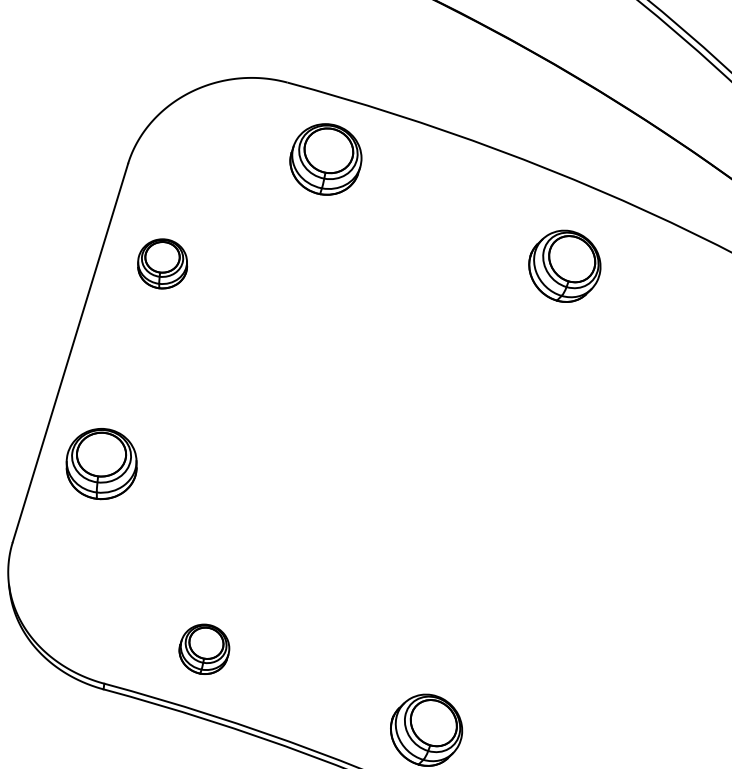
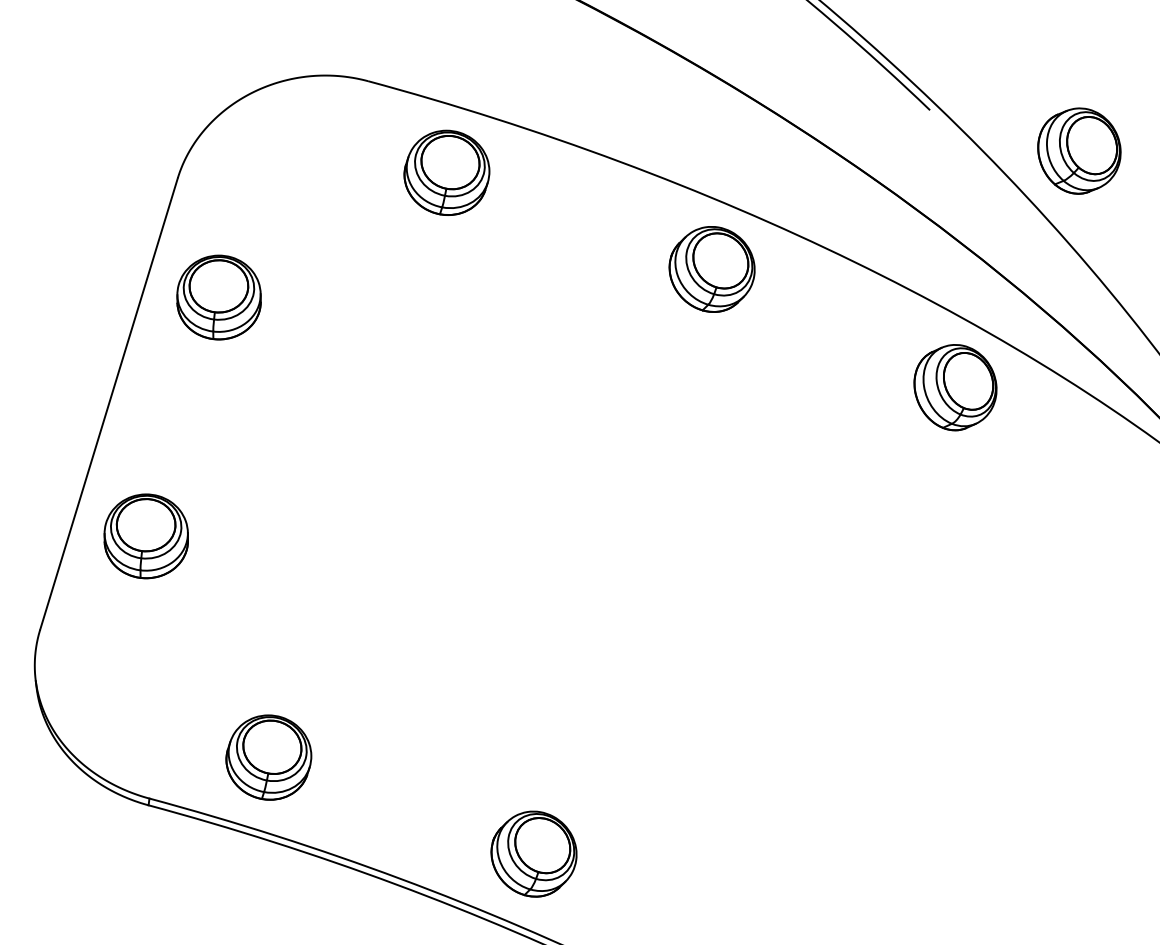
part: (325, 159) -> (446, 172), moved
part: (162, 263) -> (218, 297), size x1.43
part: (564, 266) -> (711, 269), moved
part: (204, 649) -> (268, 757), size x1.43

